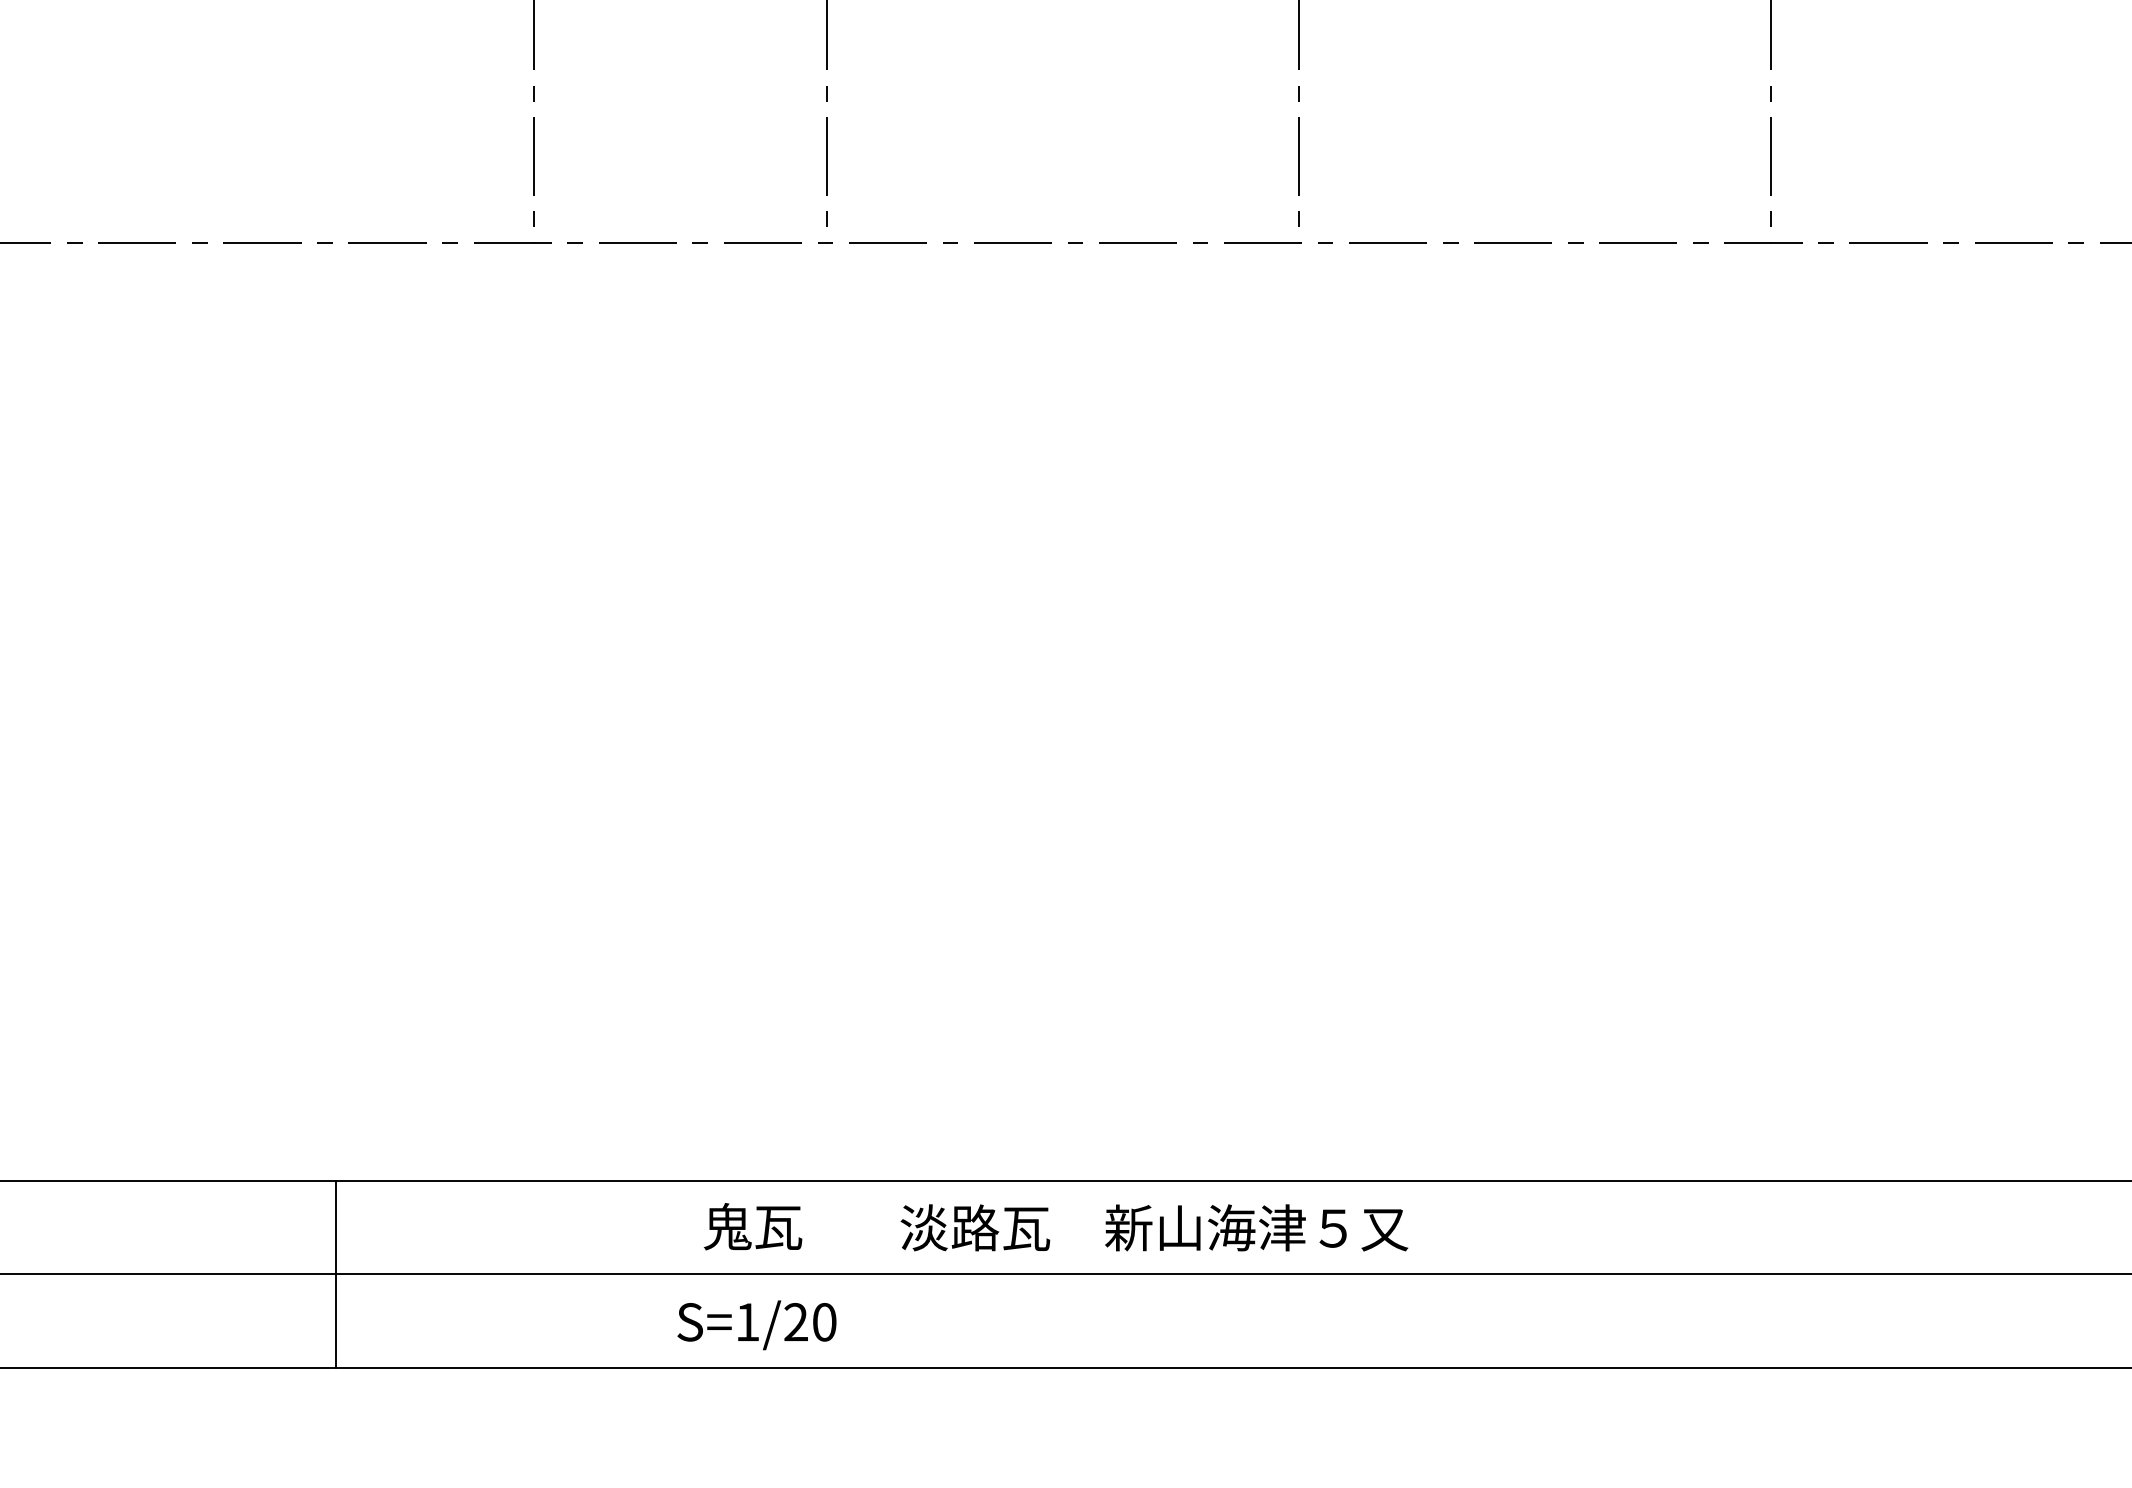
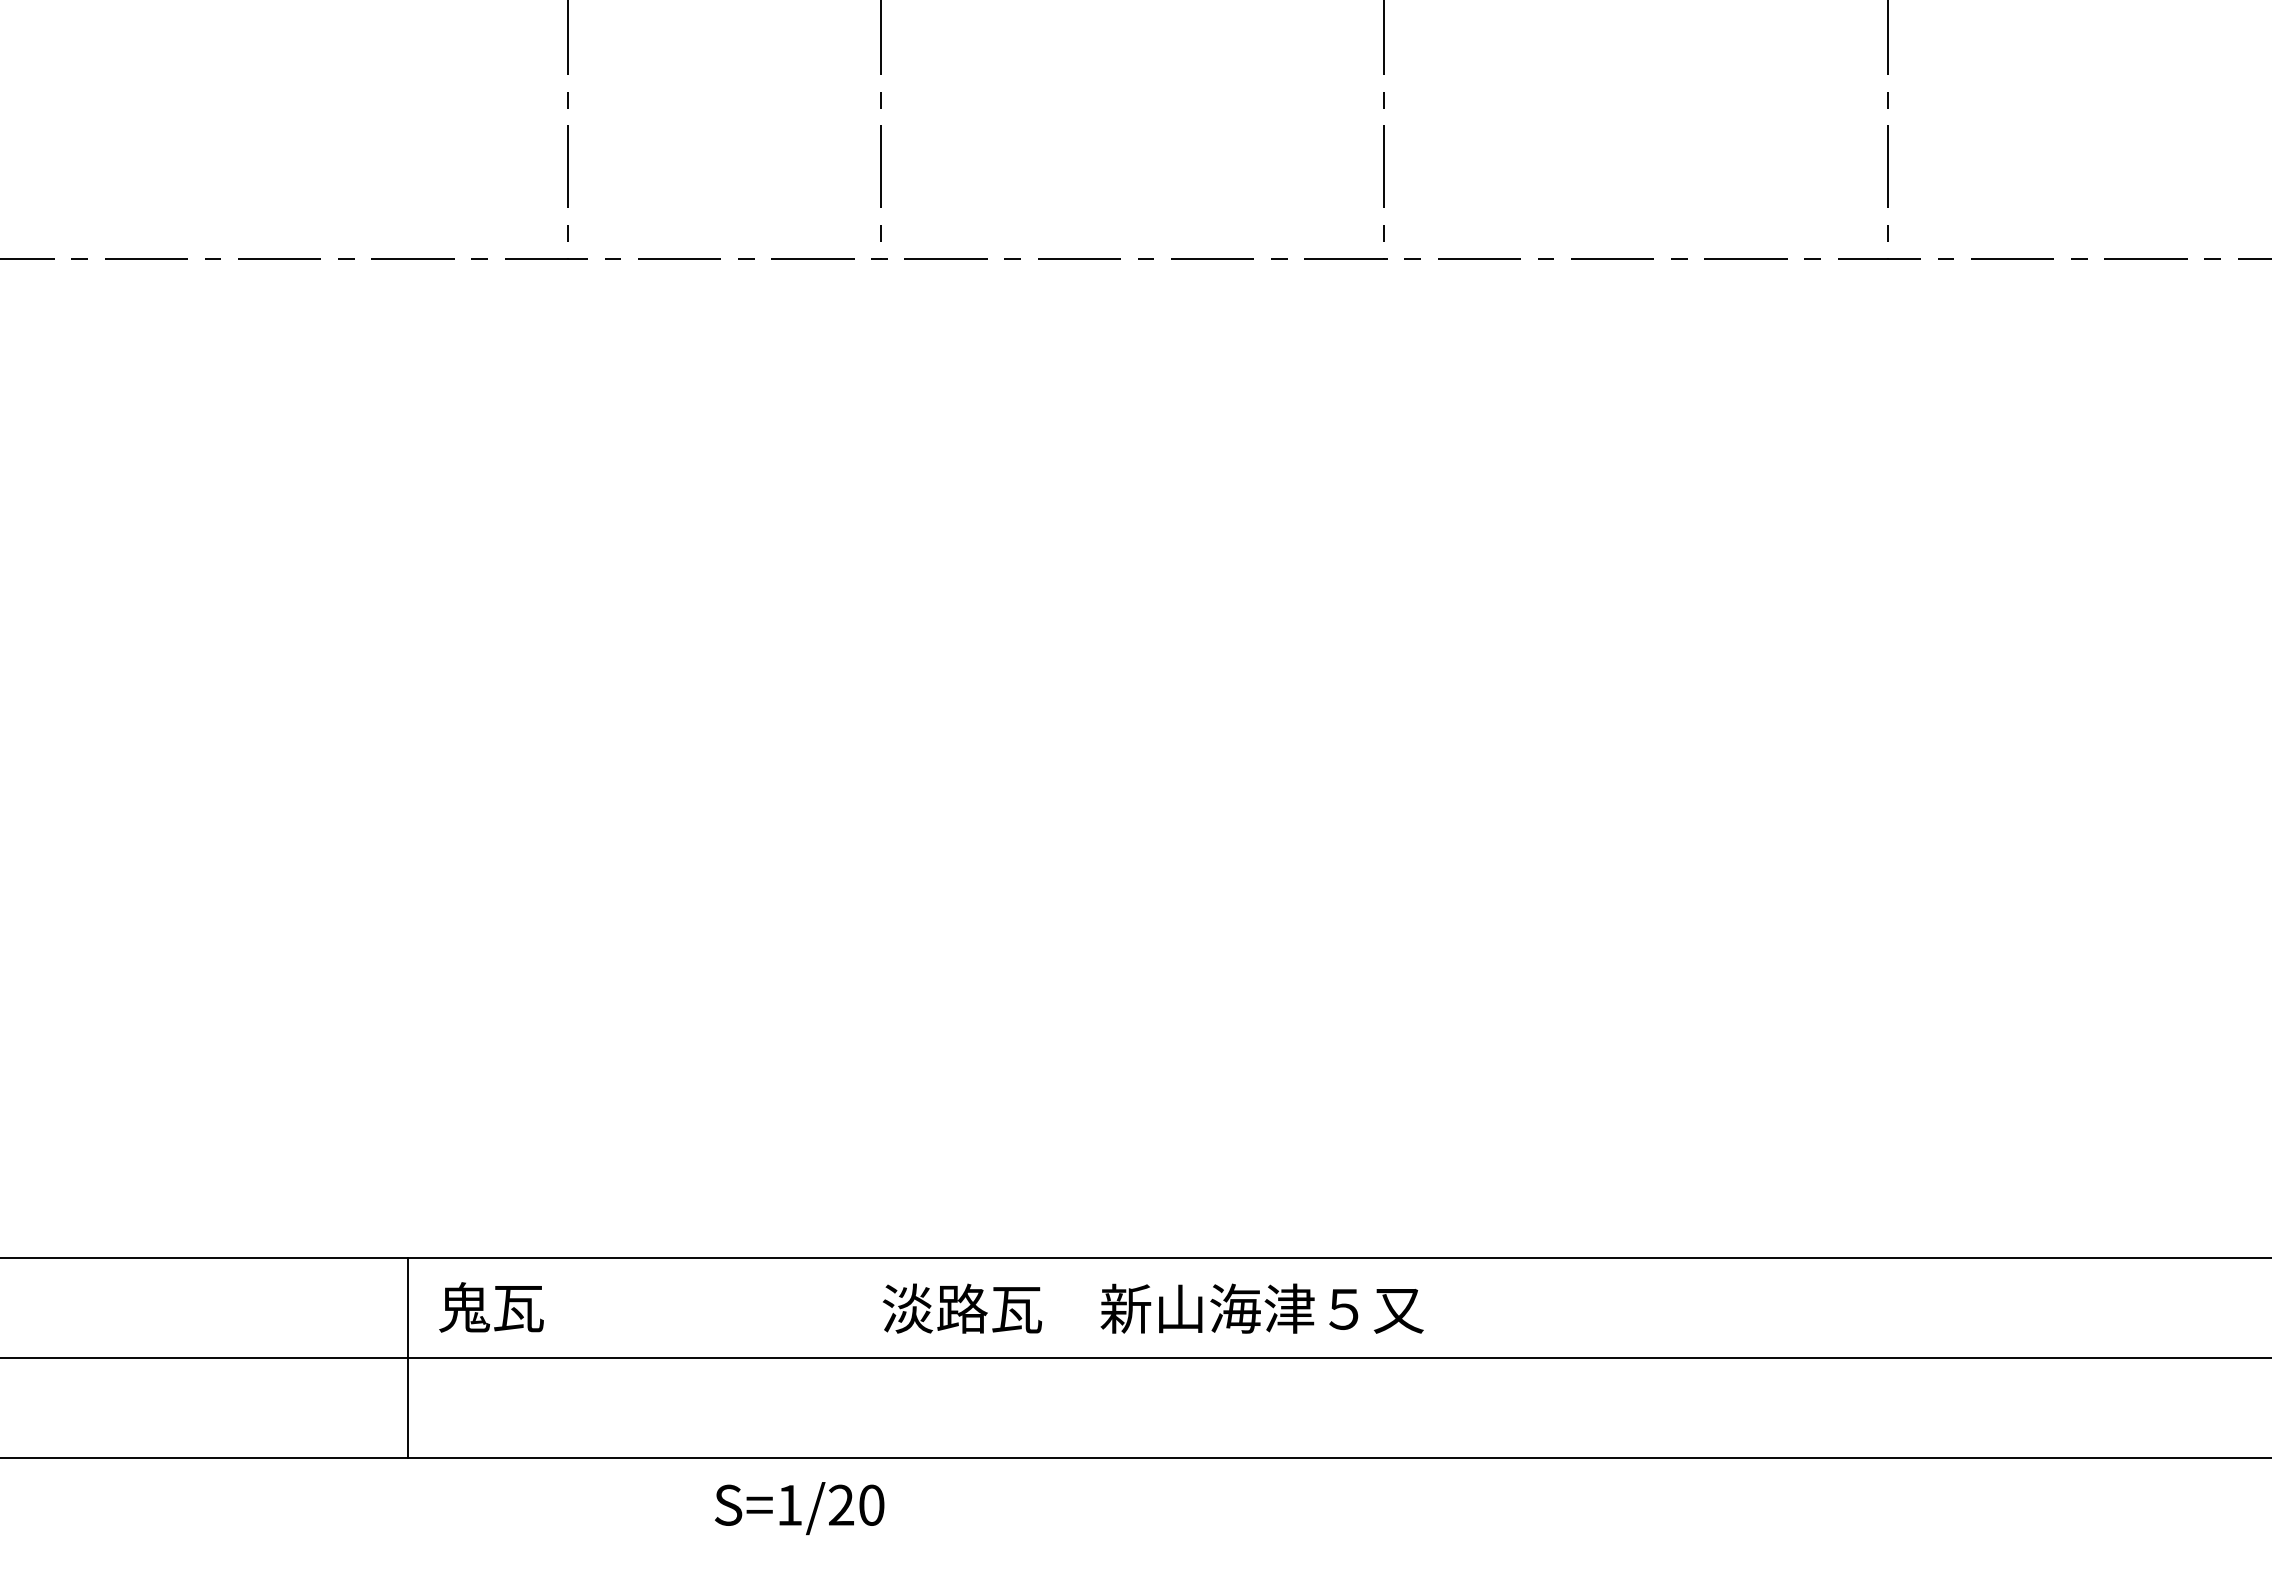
text: (753, 1226) -> (491, 1307), moved
text: (1154, 1227) -> (1153, 1308), moved
line: (335, 1274) -> (407, 1358), moved
text: (756, 1325) -> (799, 1508), moved

